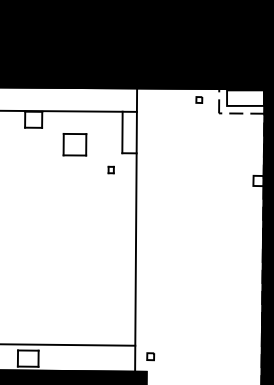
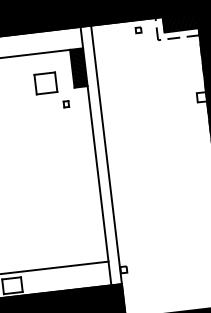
hatch: (245, 97) -> (180, 22), added
hatch: (129, 132) -> (78, 67), added
part: (74, 144) -> (45, 83), moved
line: (147, 229) -> (106, 154), added

